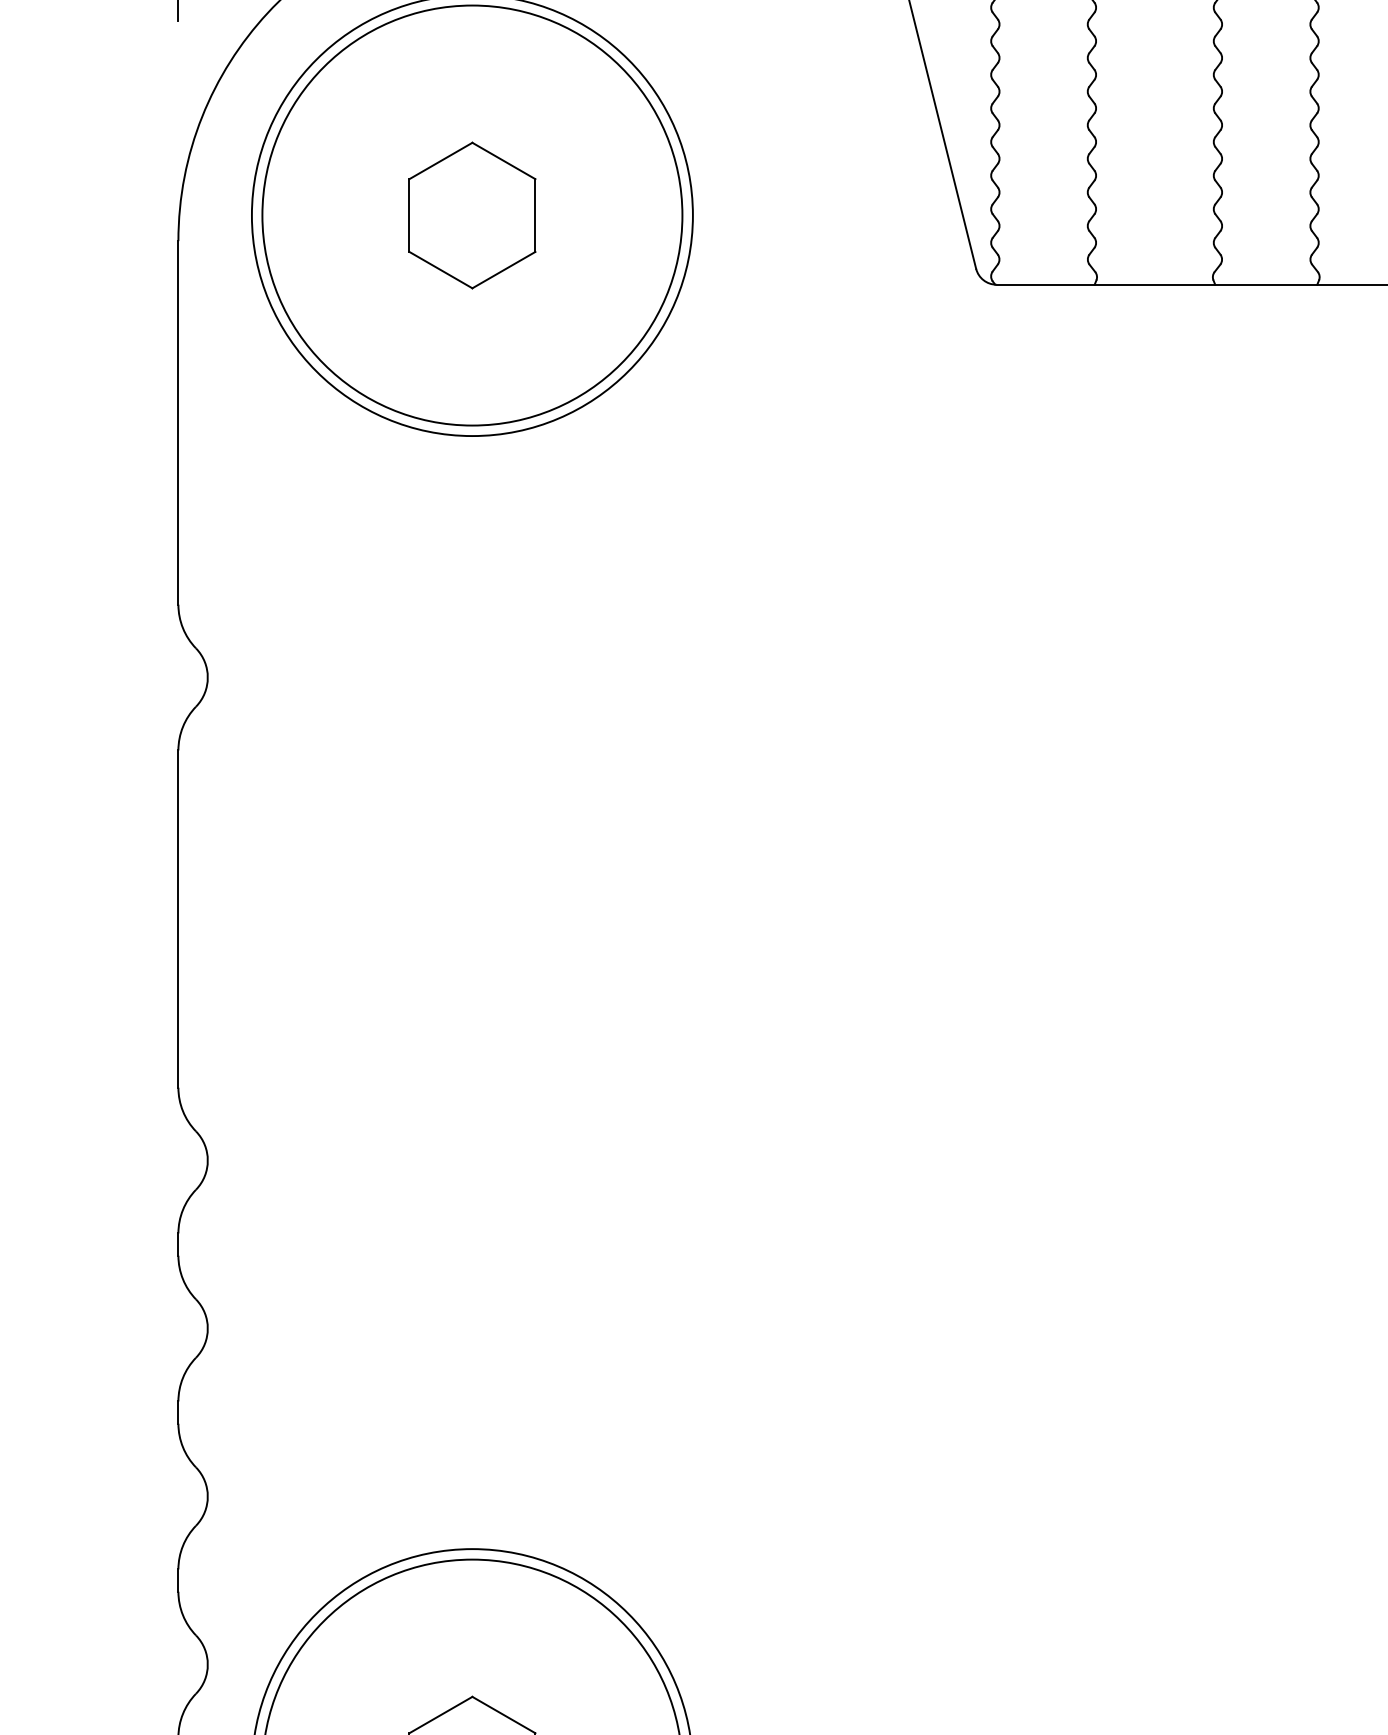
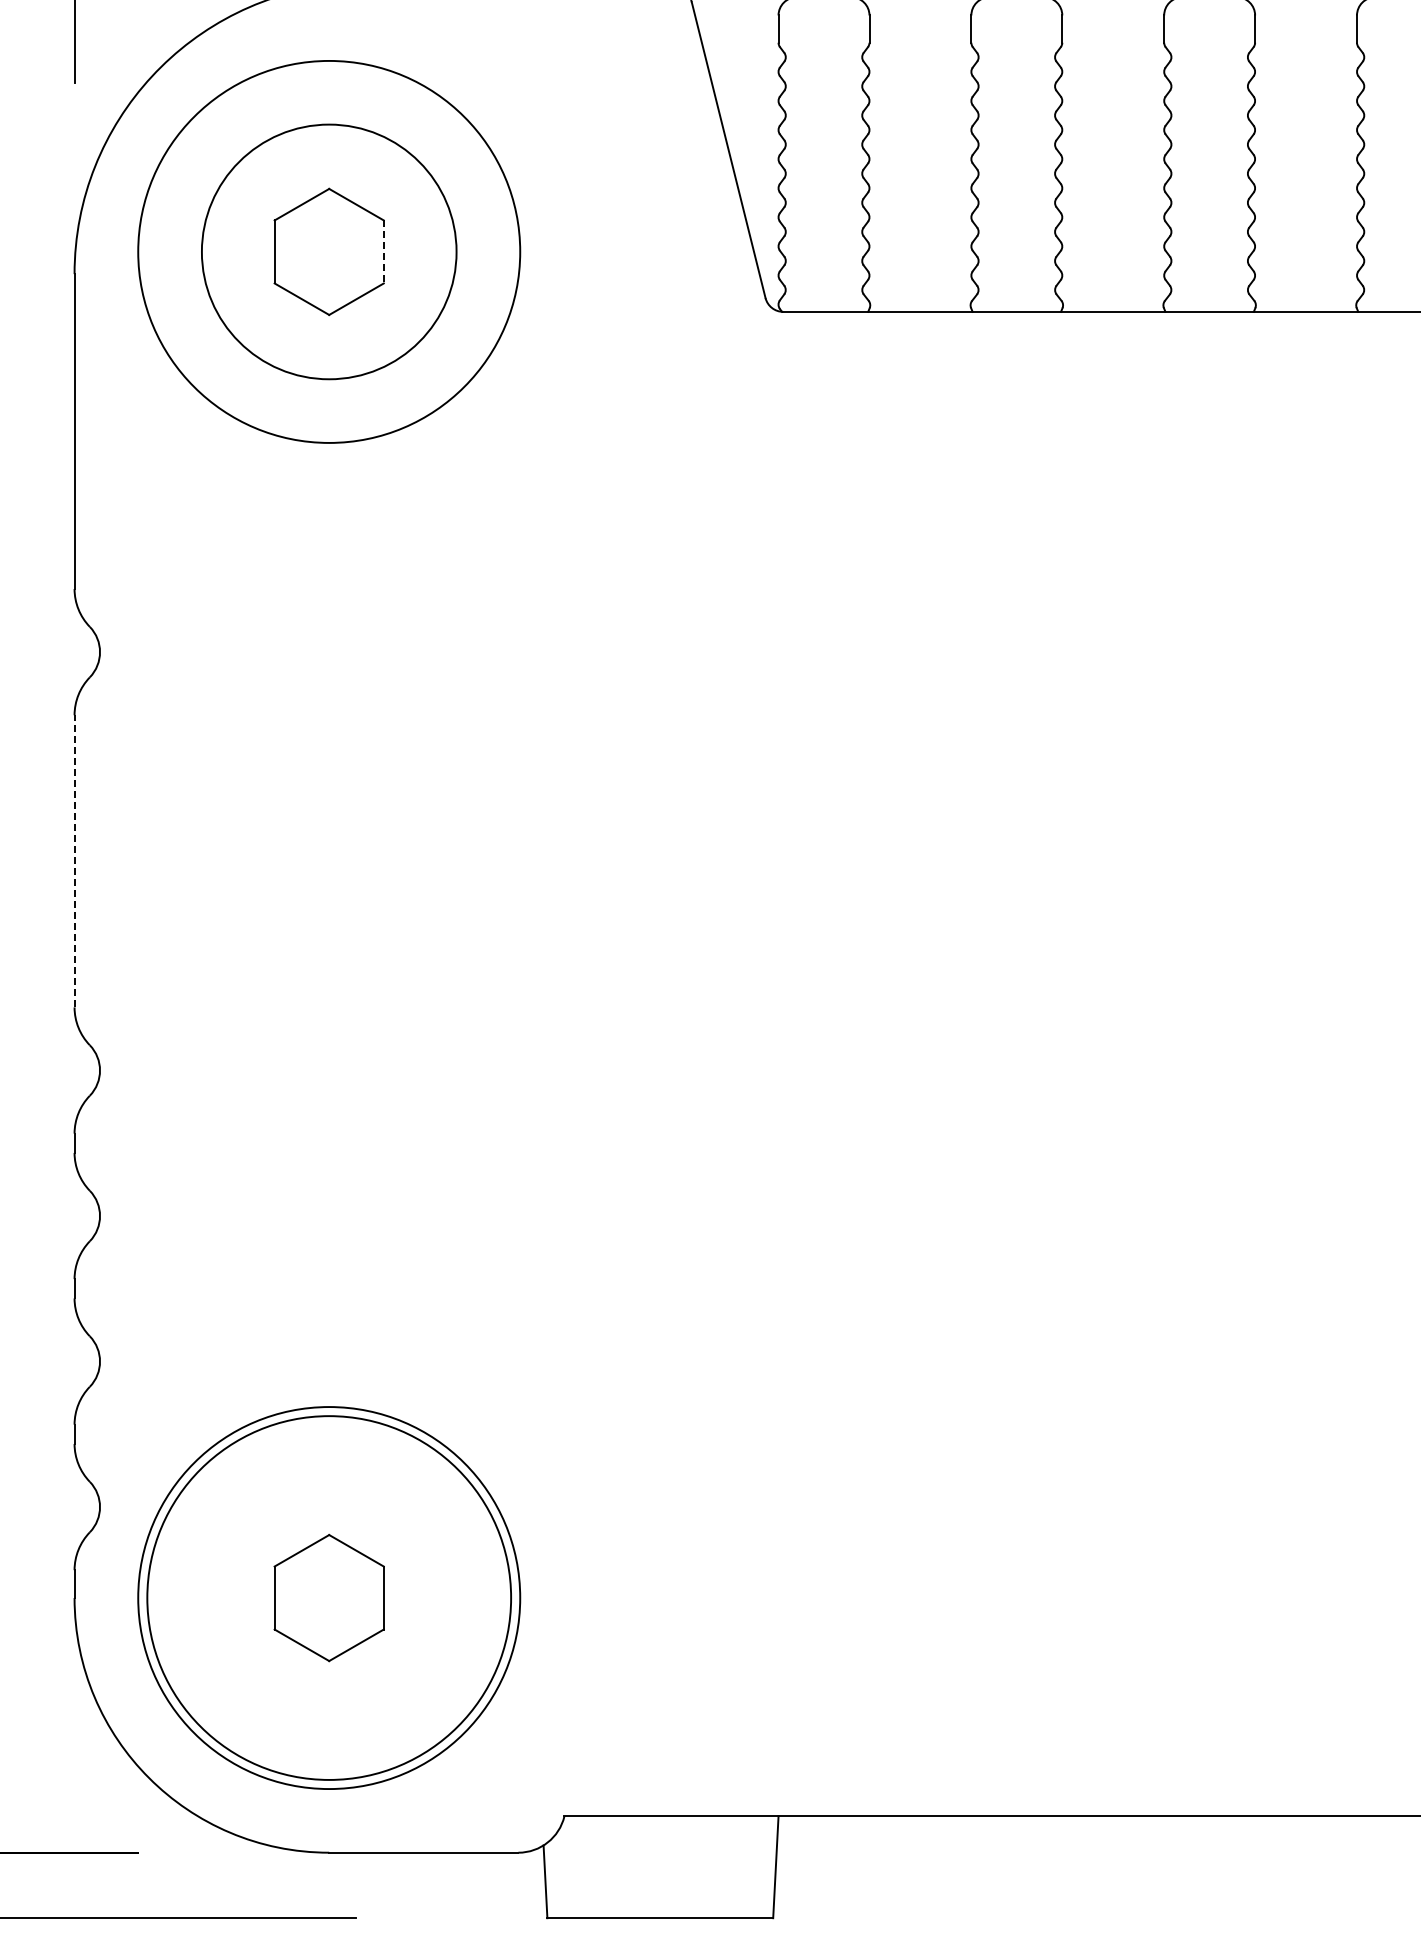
circle: (472, 215) -> (329, 251), size x0.7
line: (535, 215) -> (383, 251), solid -> dashed
line: (178, 918) -> (74, 860), solid -> dashed

